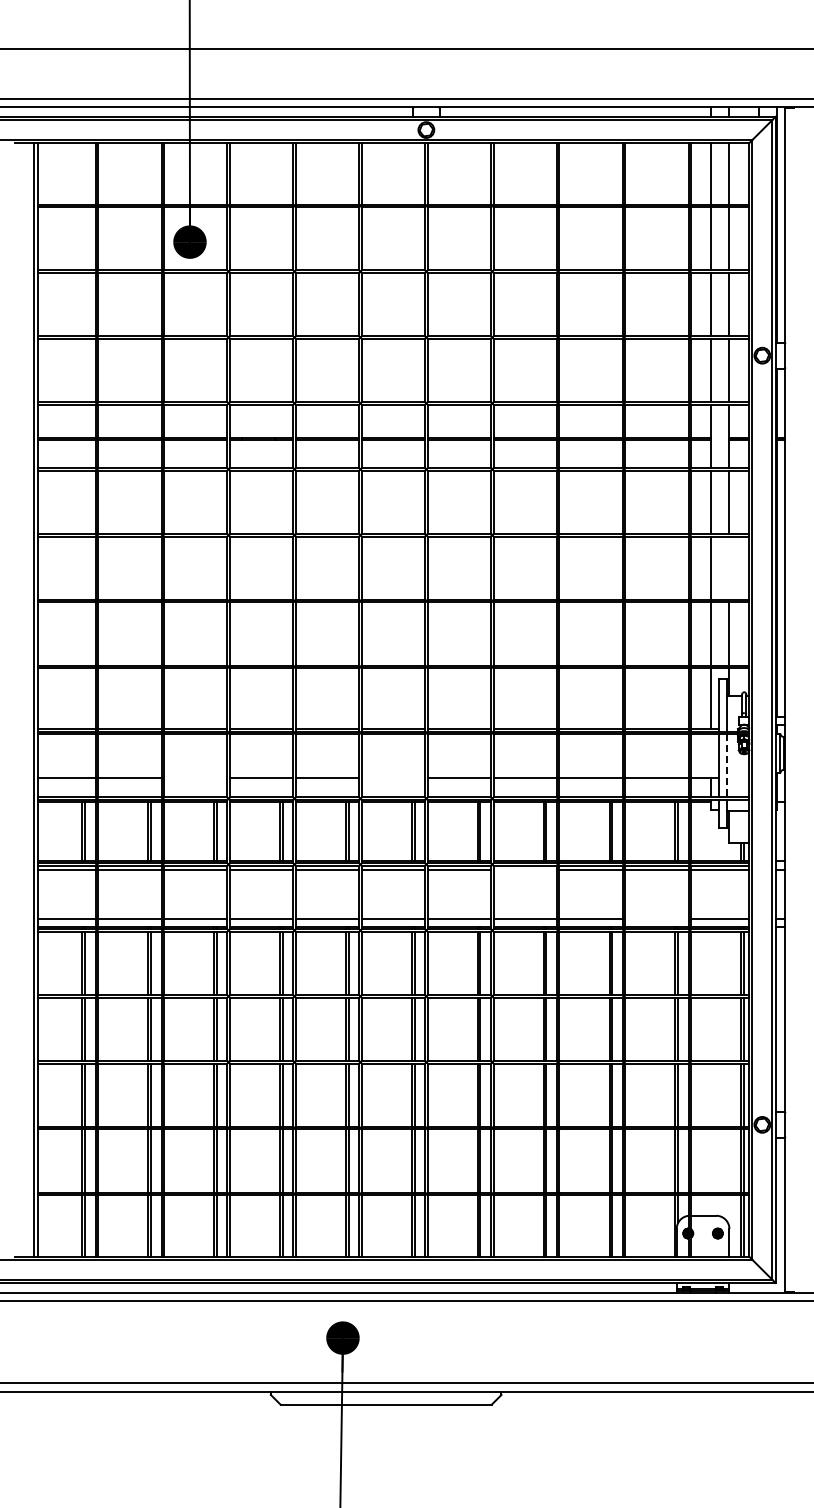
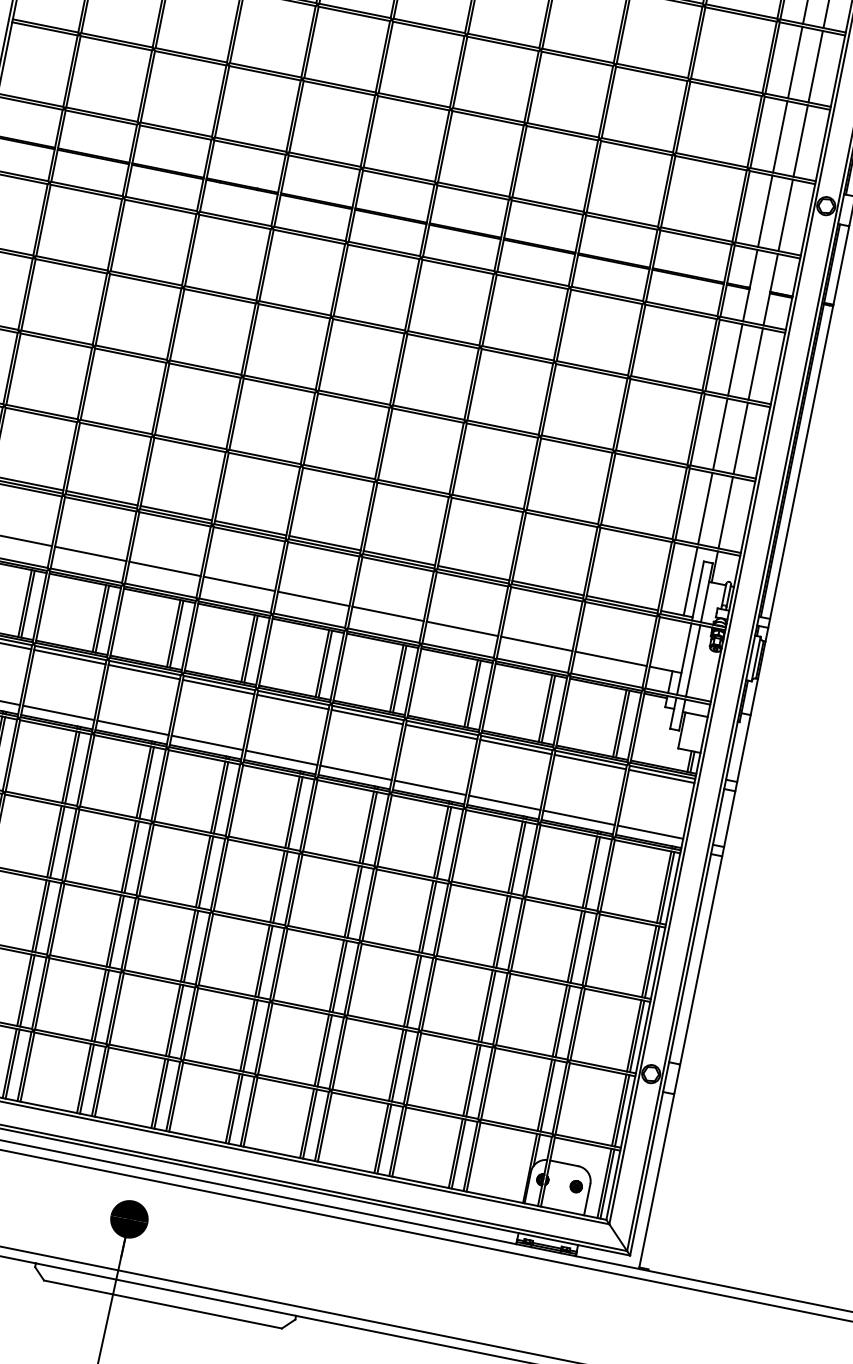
line: (729, 567) -> (740, 437), added
line: (727, 765) -> (693, 660), dashed -> solid
line: (195, 778) -> (90, 554), added
line: (393, 778) -> (313, 599), added
line: (524, 869) -> (440, 731), added
line: (656, 918) -> (578, 817), added

